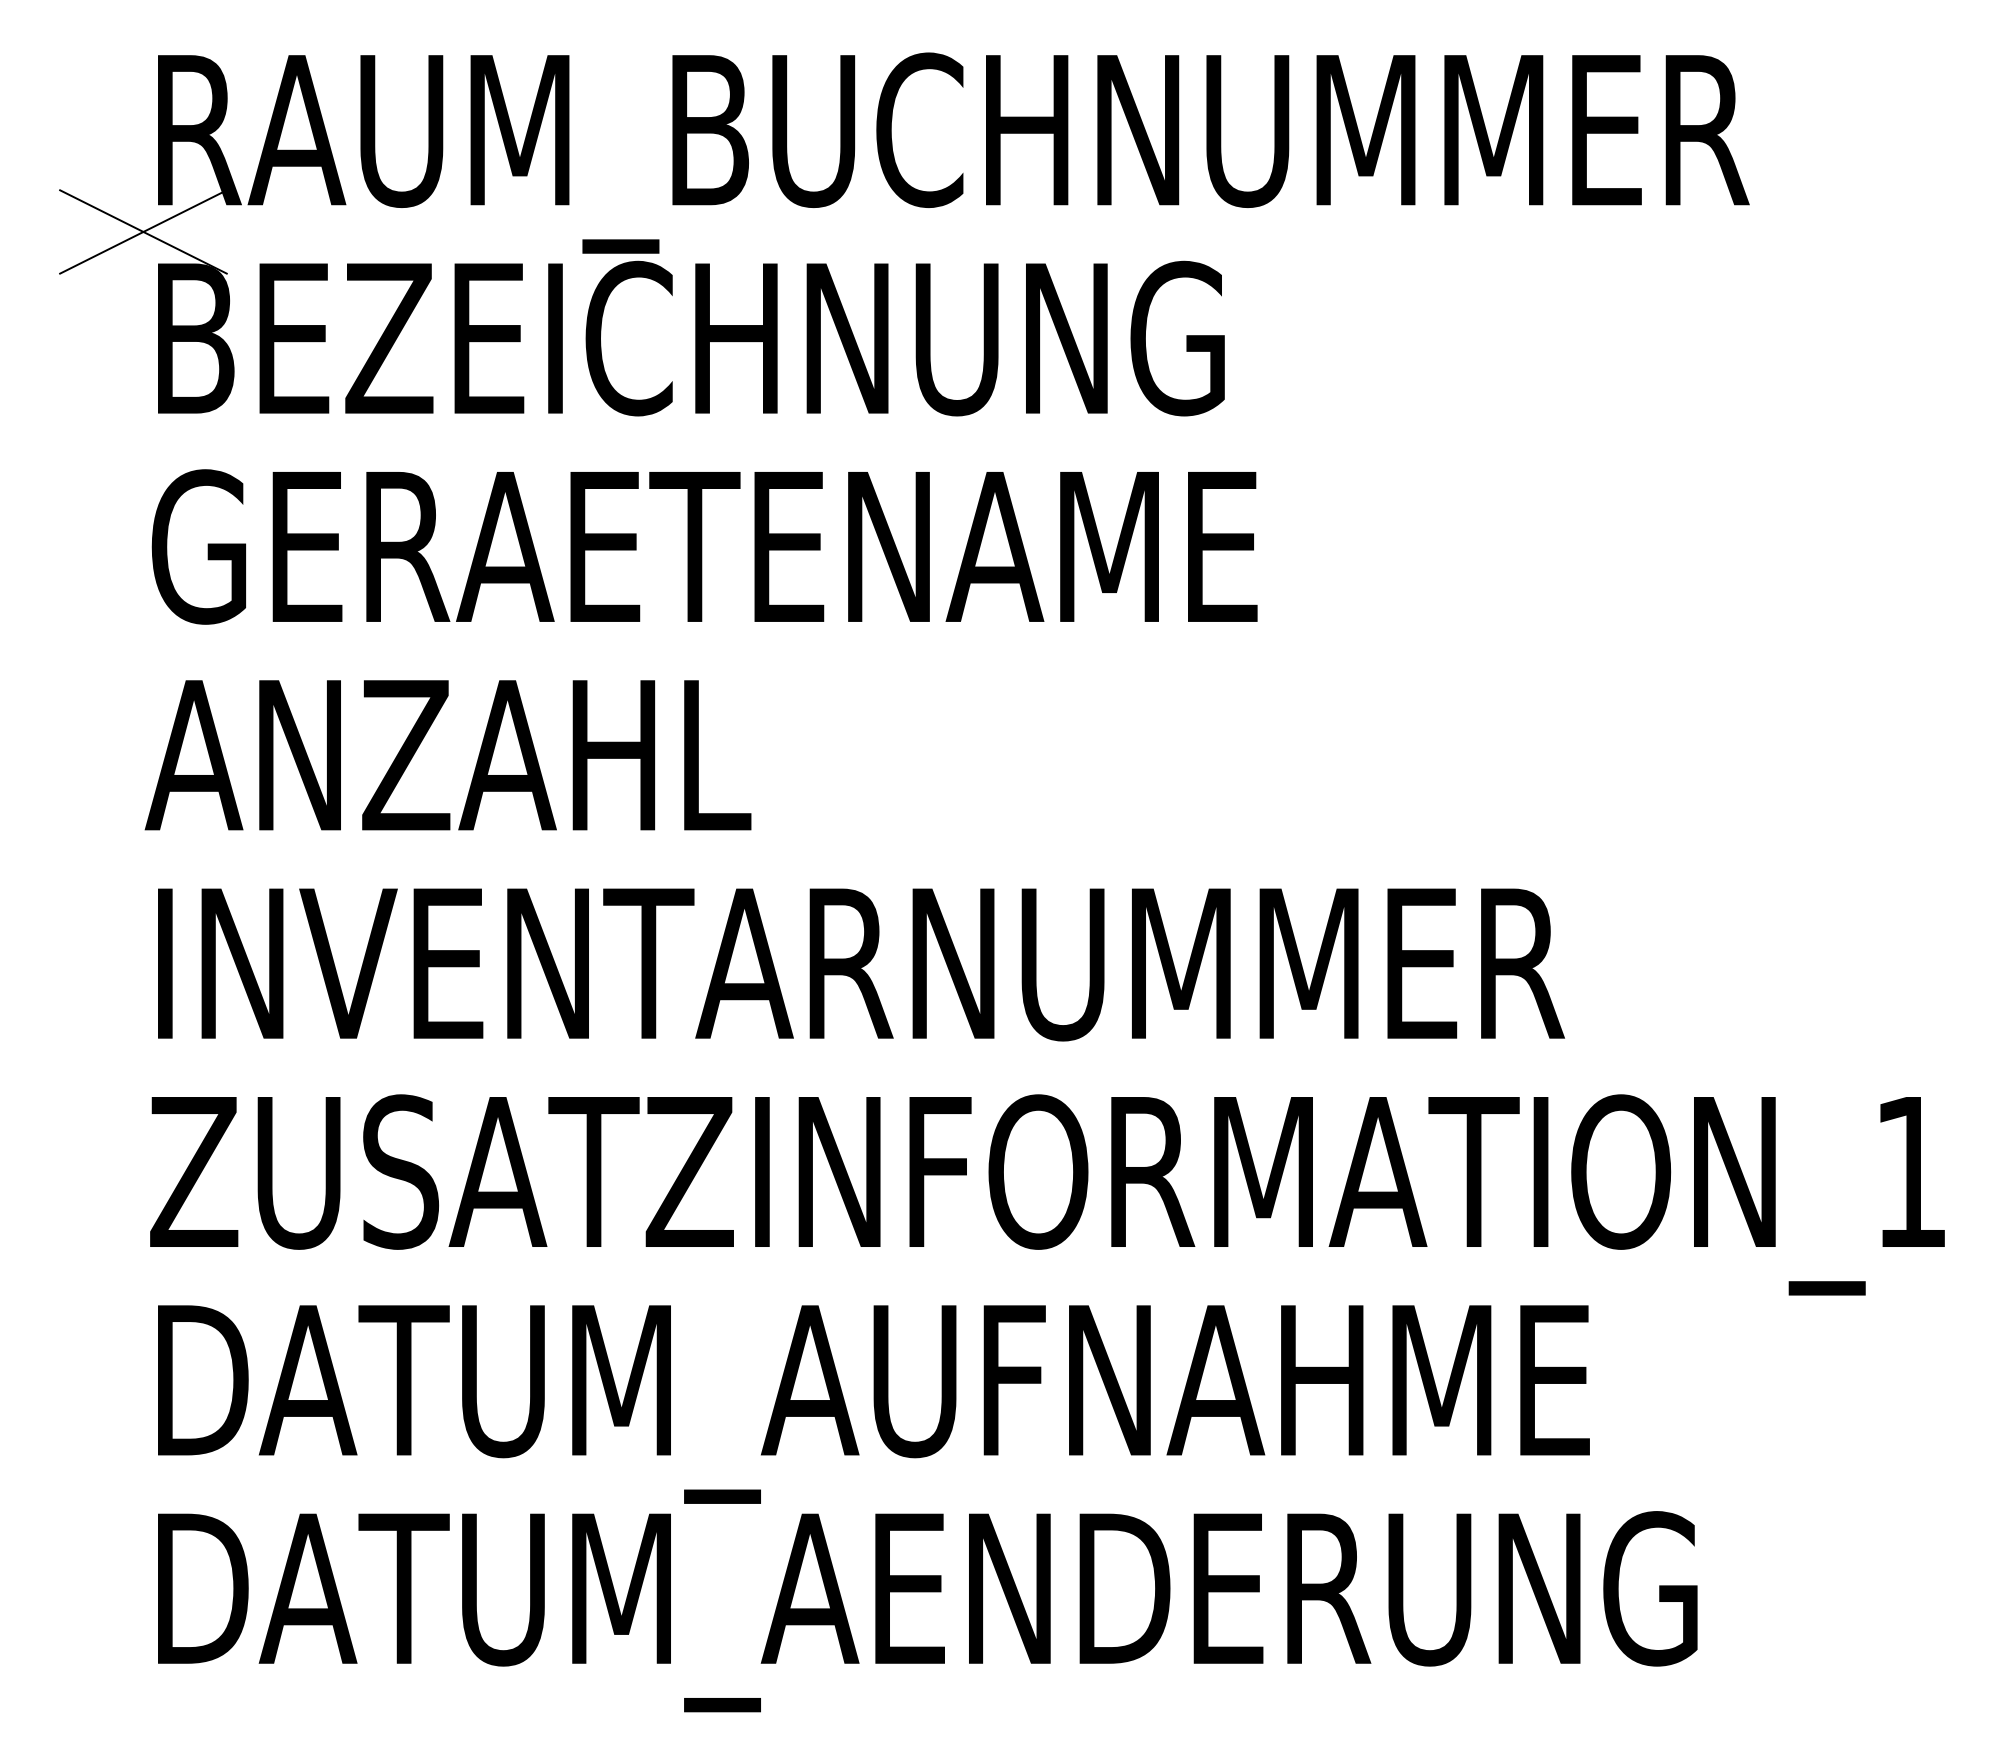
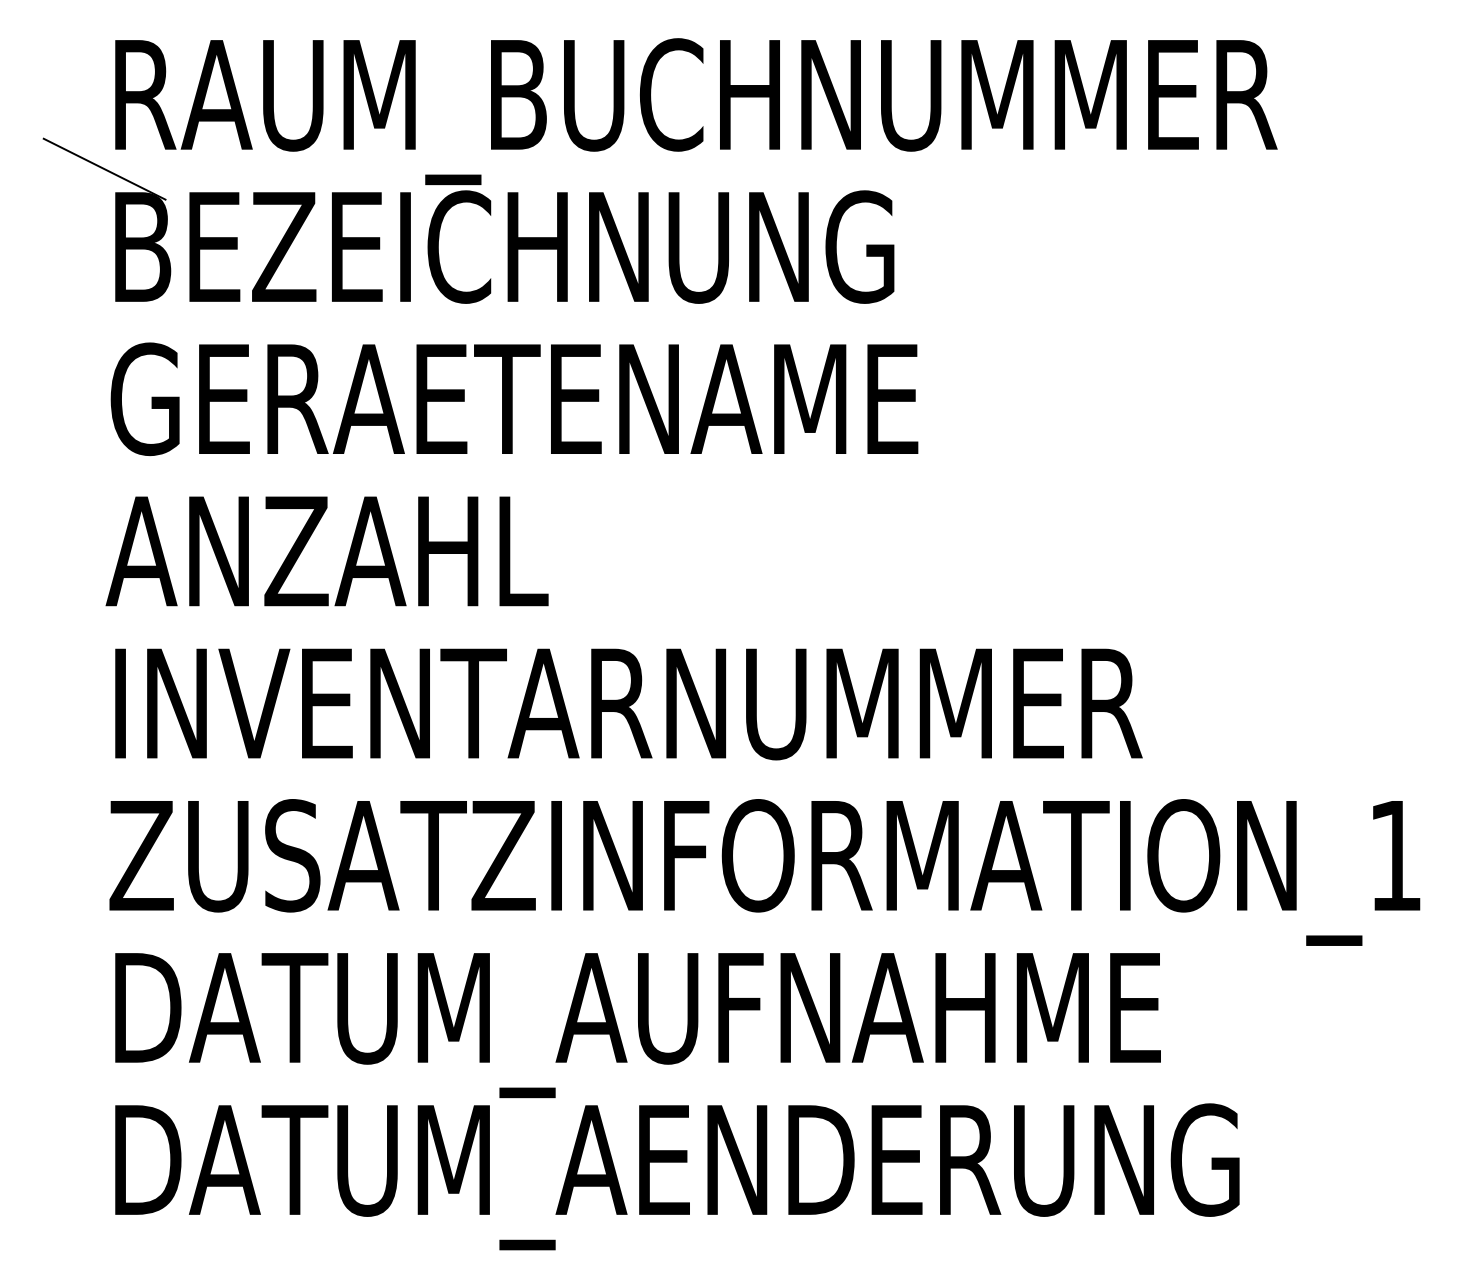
line: (143, 231) -> (104, 168), removed

